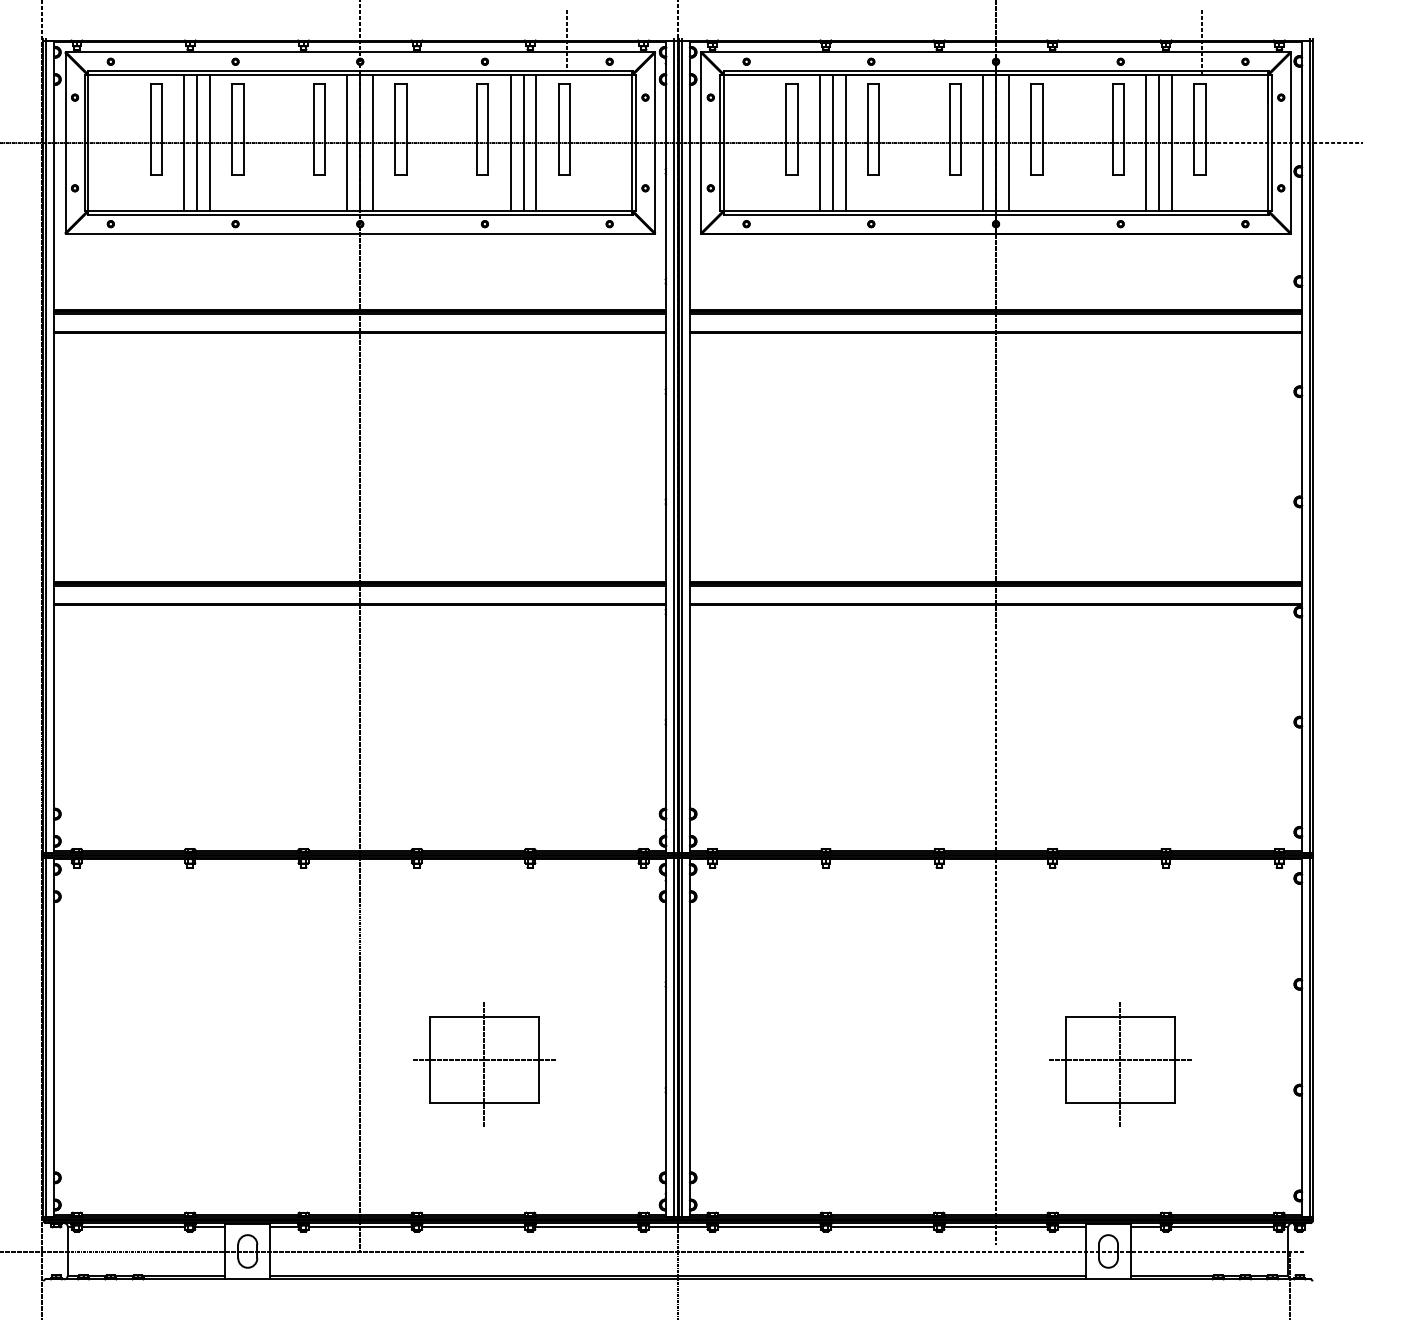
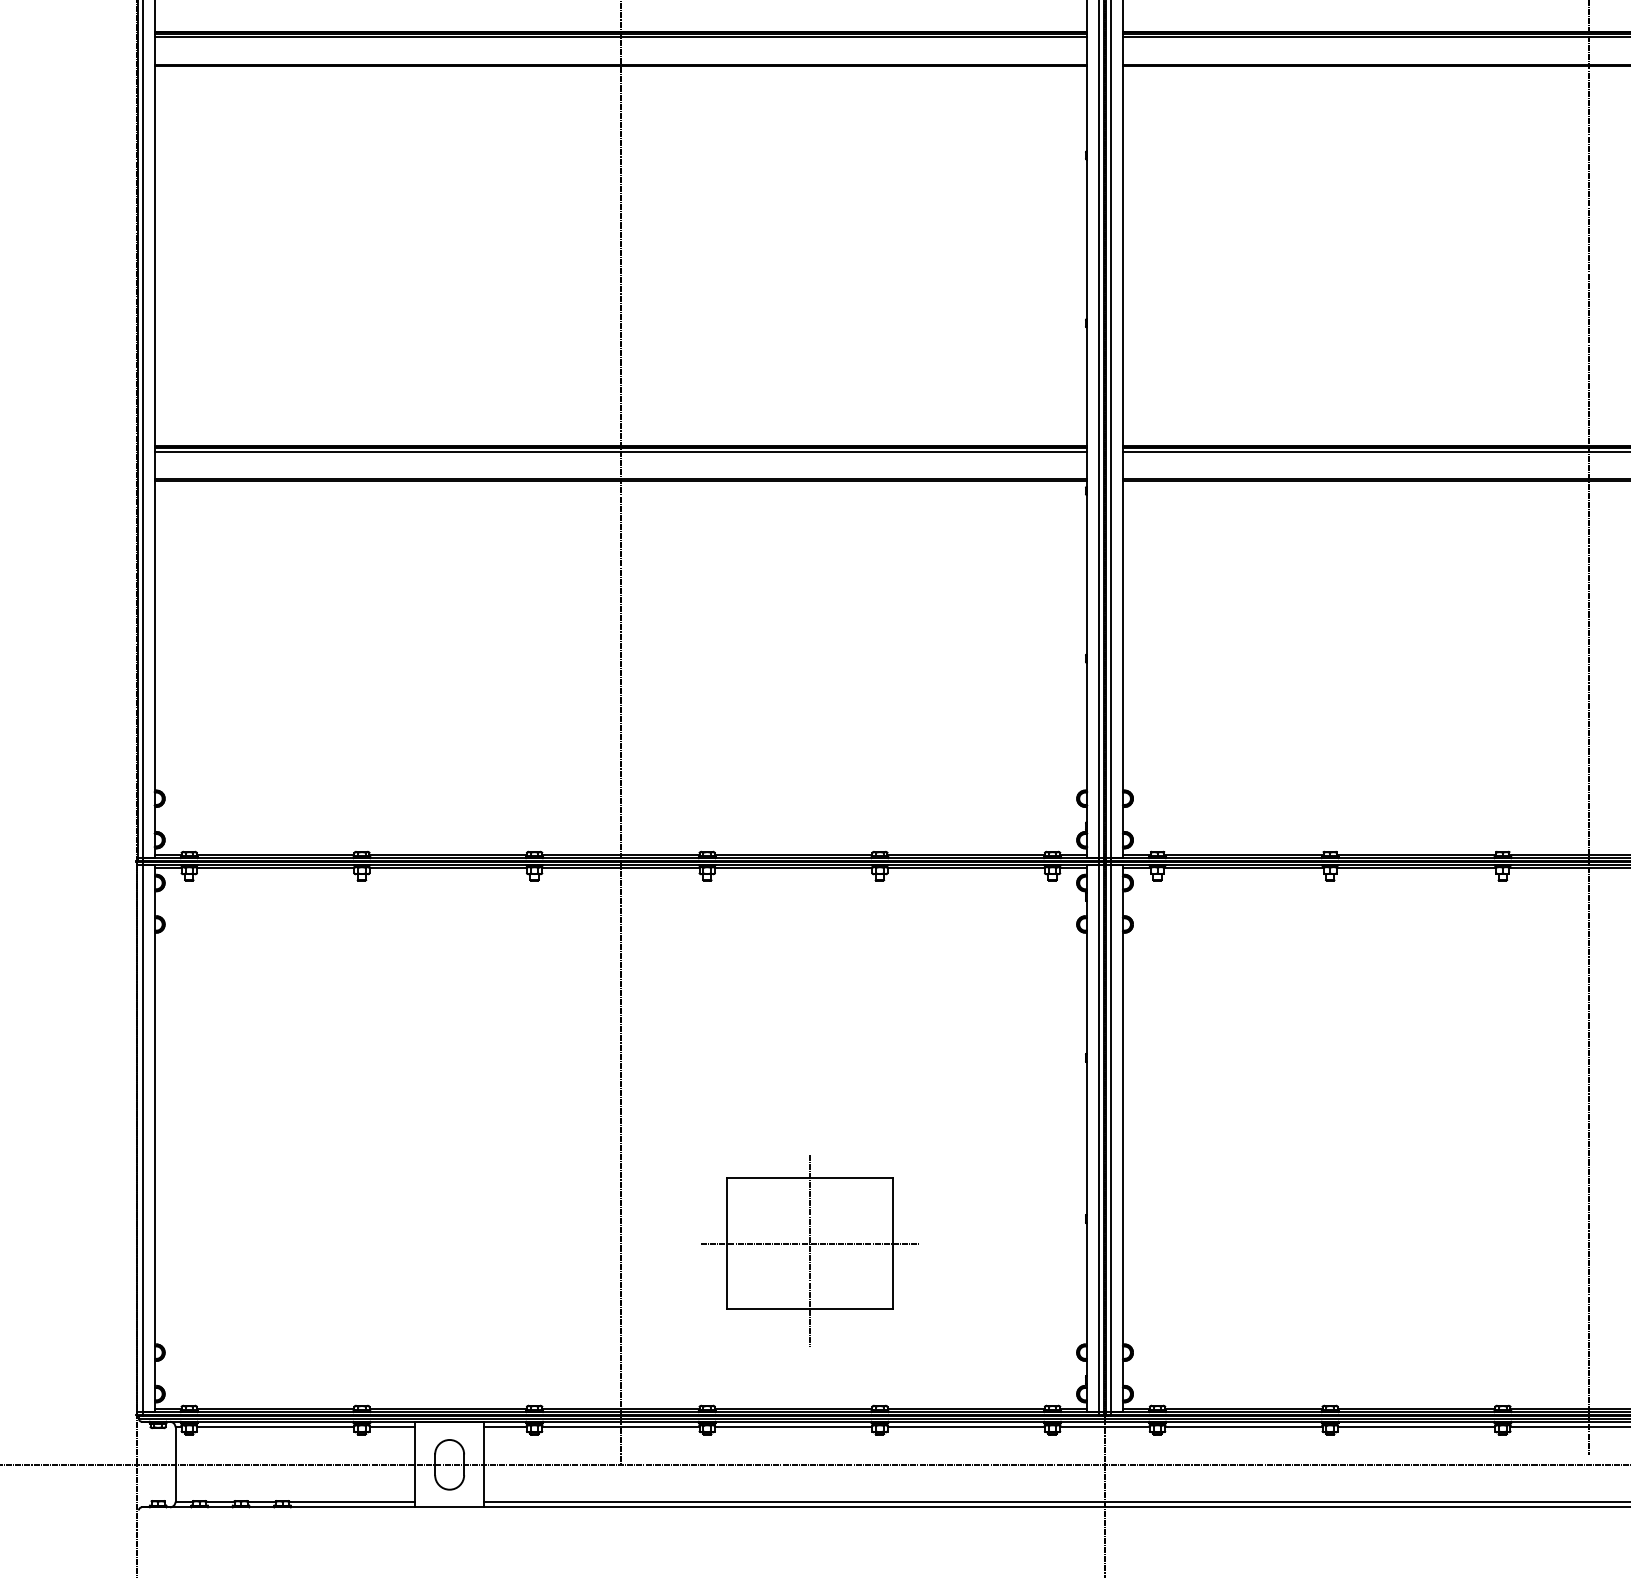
part: (484, 1064) -> (810, 1250), moved

